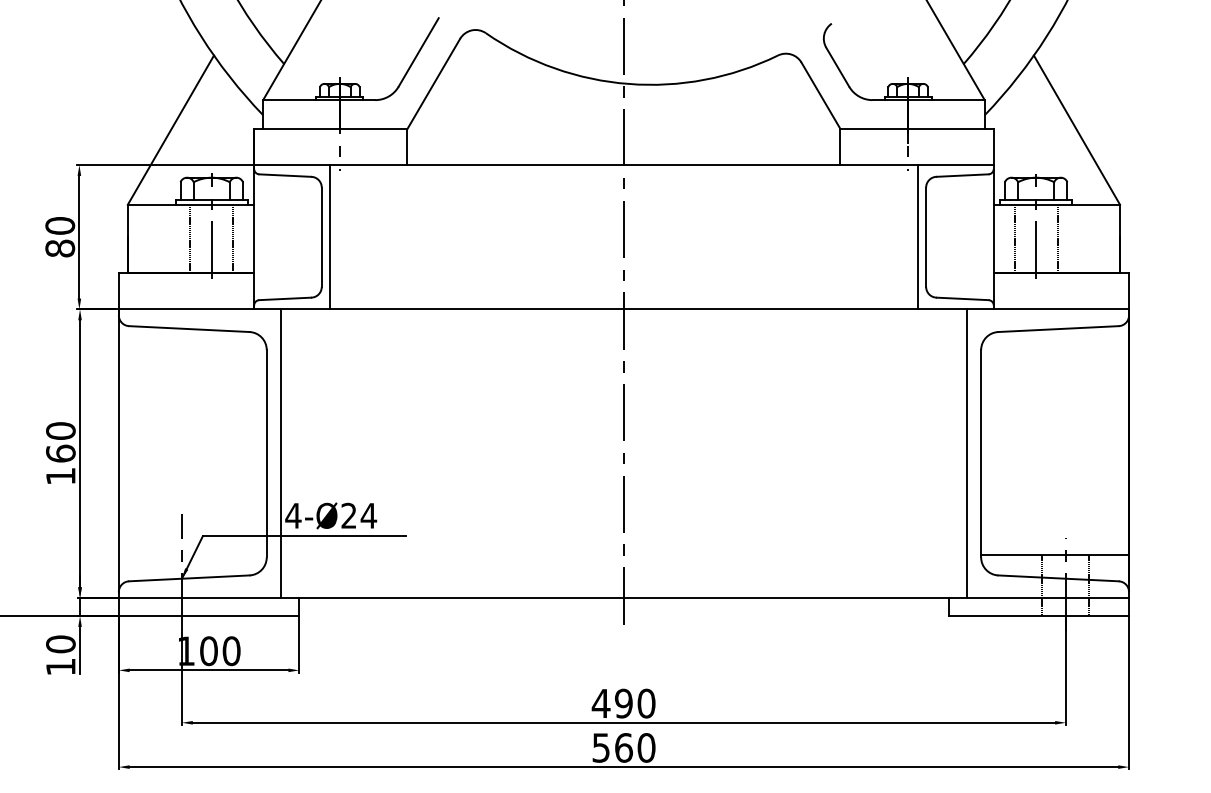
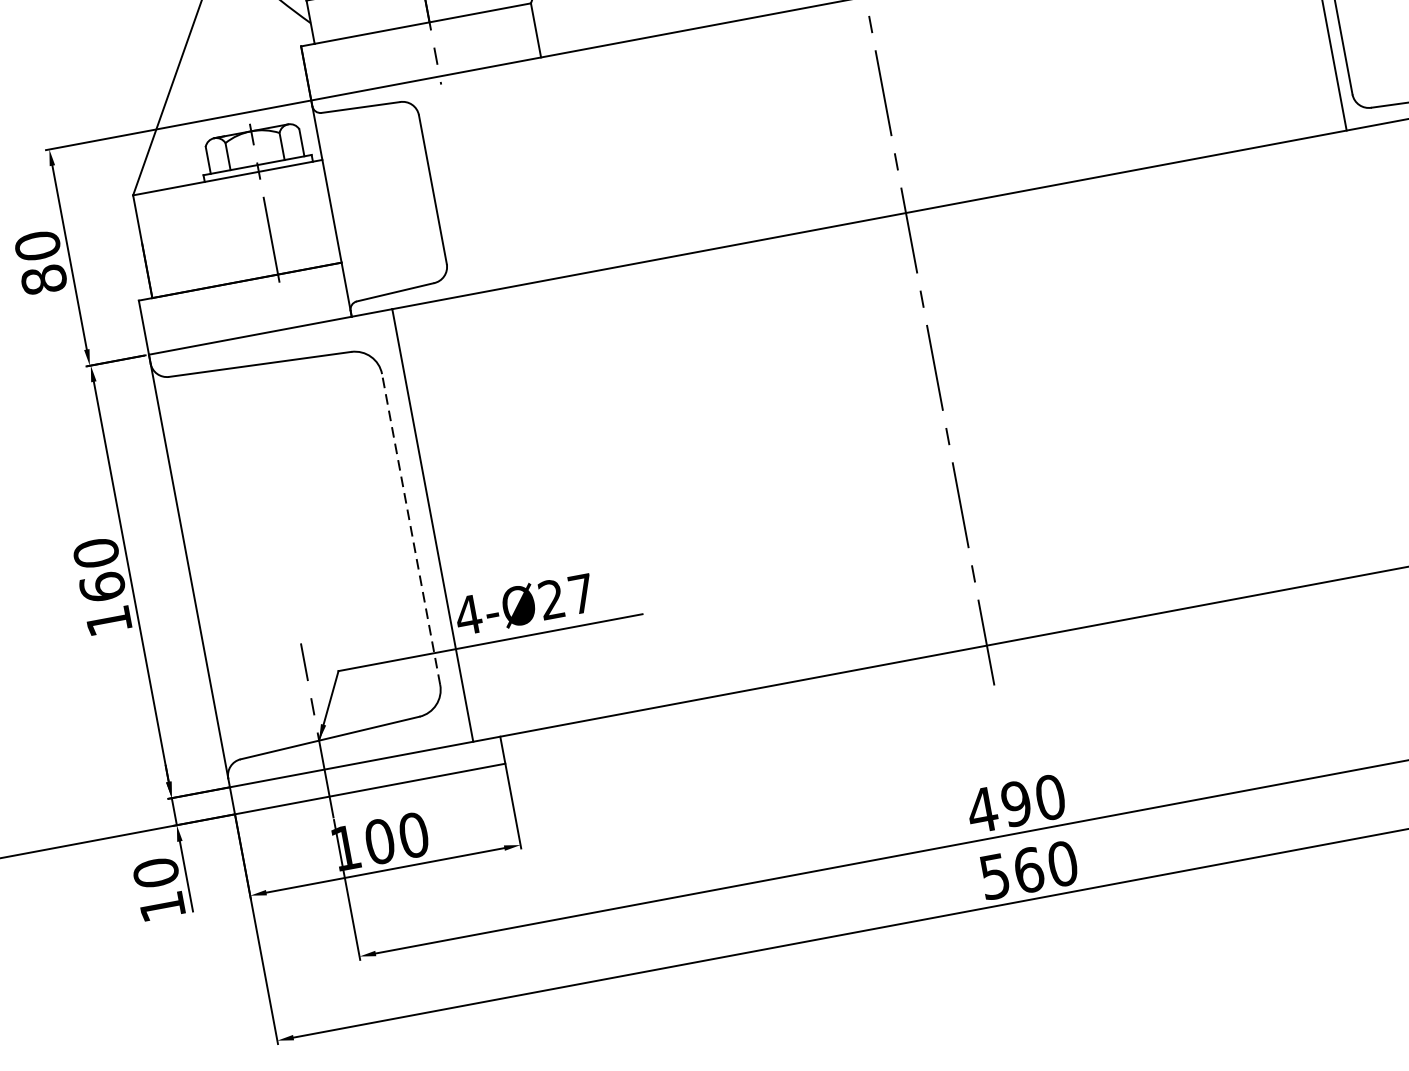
line: (329, 237) -> (444, 187), removed
line: (190, 238) -> (236, 228), removed
line: (233, 238) -> (300, 216), removed
line: (266, 453) -> (410, 529), solid -> dashed
text: (368, 515) -> (580, 593), 4-Ø24 -> 4-Ø27

